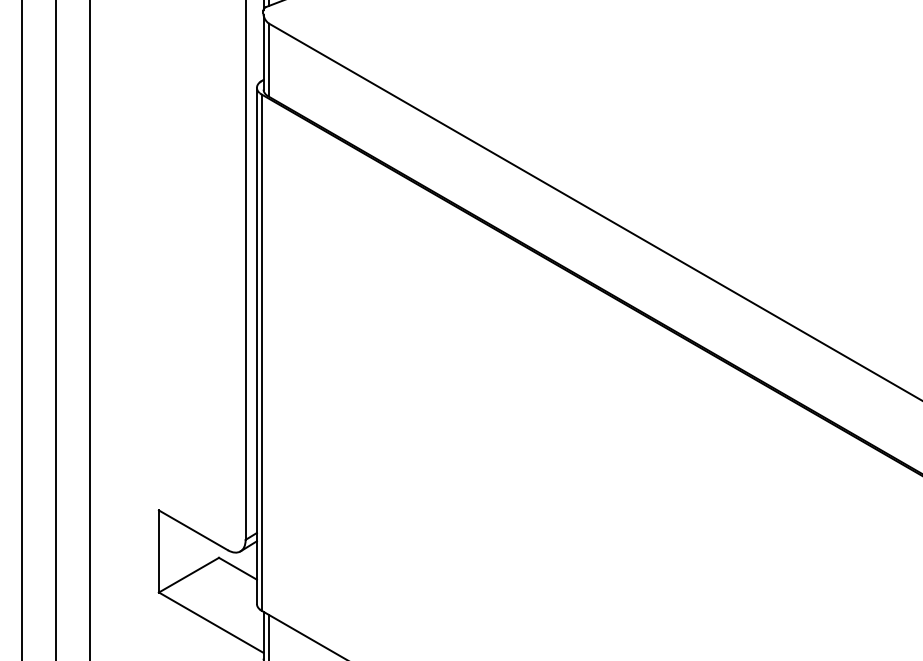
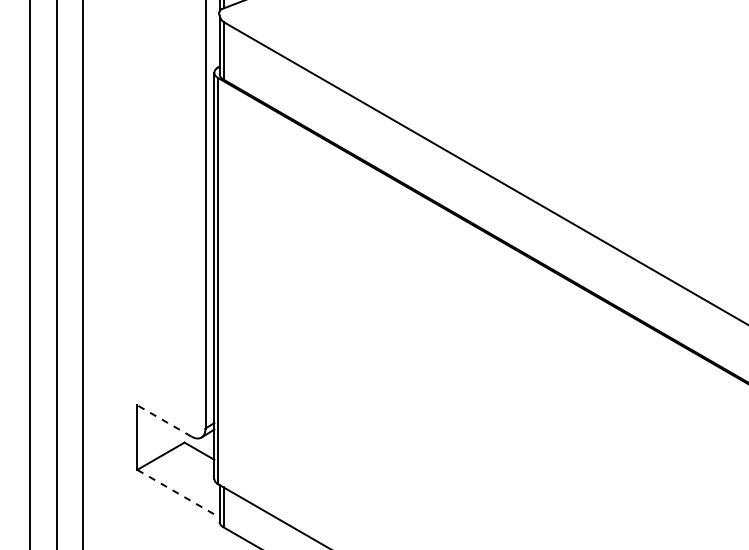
line: (192, 529) -> (163, 420), solid -> dashed
line: (211, 622) -> (178, 493), solid -> dashed

